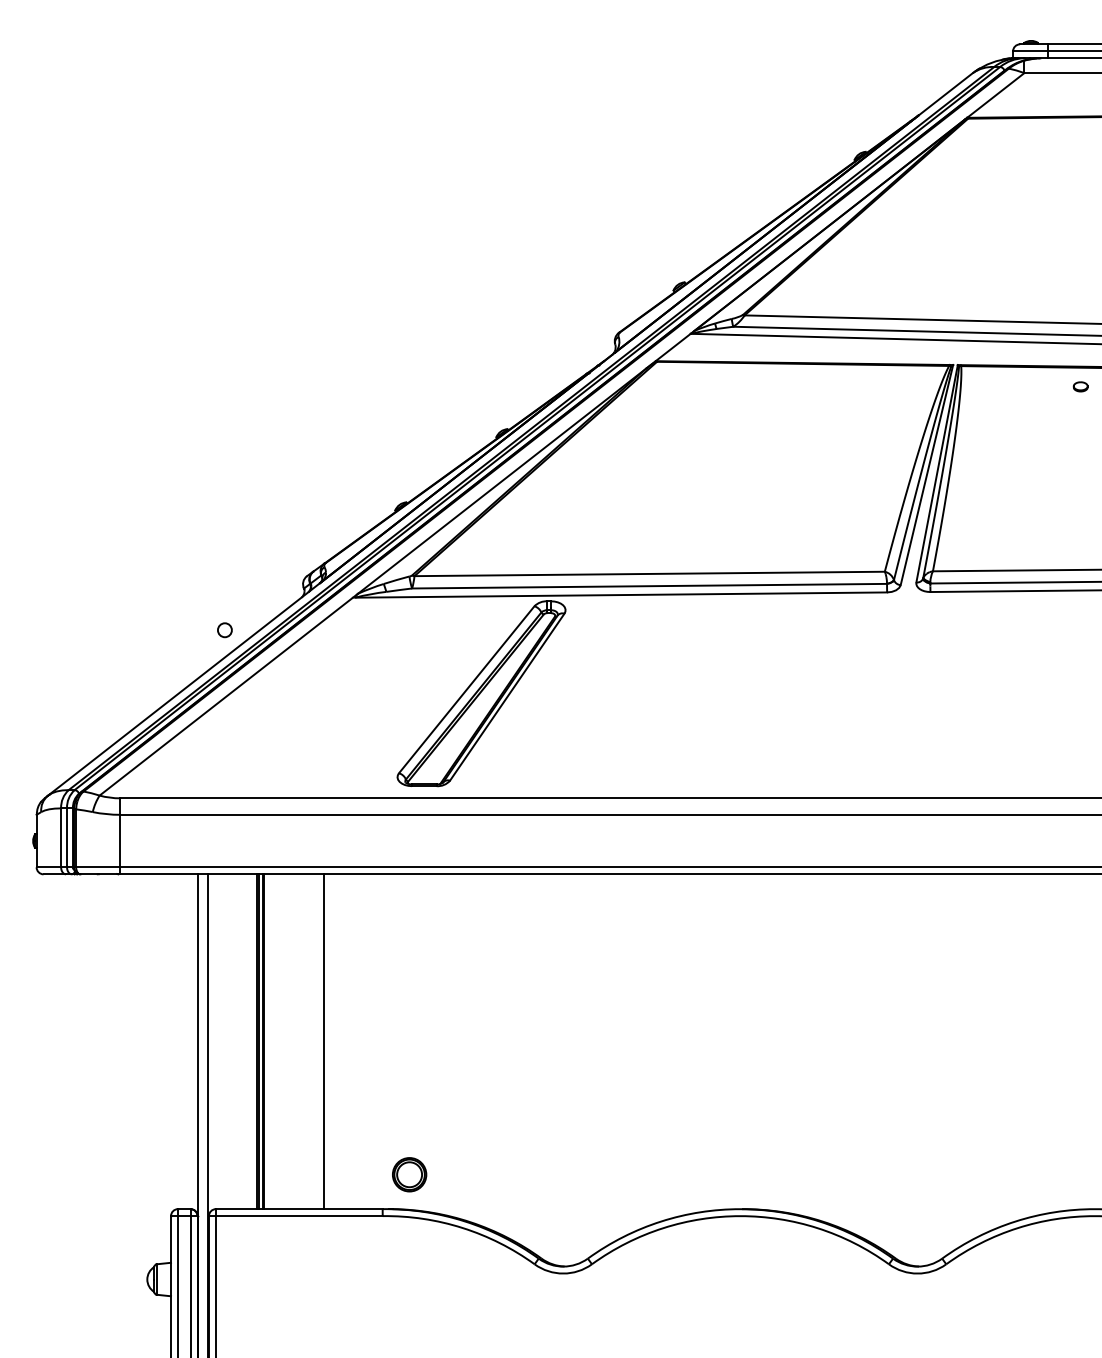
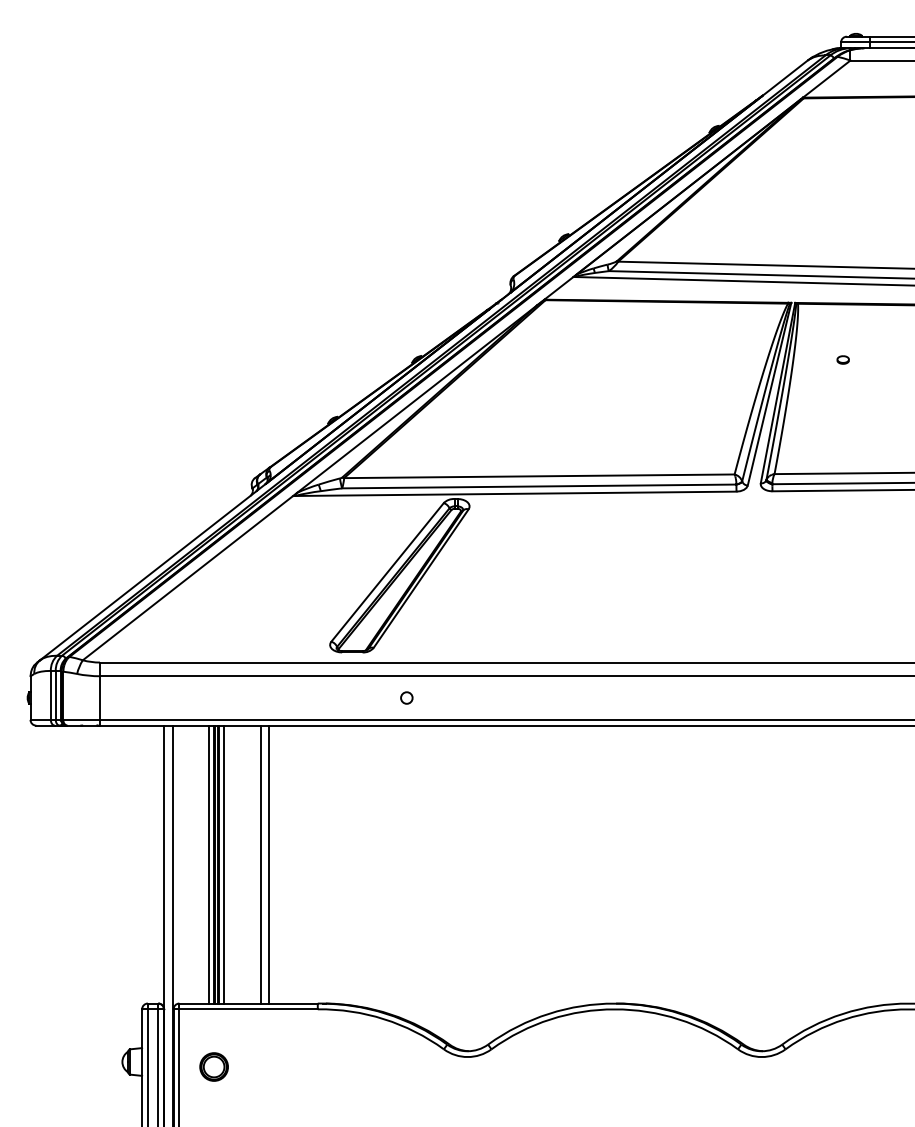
part: (1079, 386) -> (842, 359), moved
circle: (224, 629) -> (406, 697), moved
line: (252, 1041) -> (209, 864), added
line: (269, 1041) -> (223, 864), added
line: (313, 1041) -> (260, 864), added
part: (408, 1174) -> (213, 1066), moved

